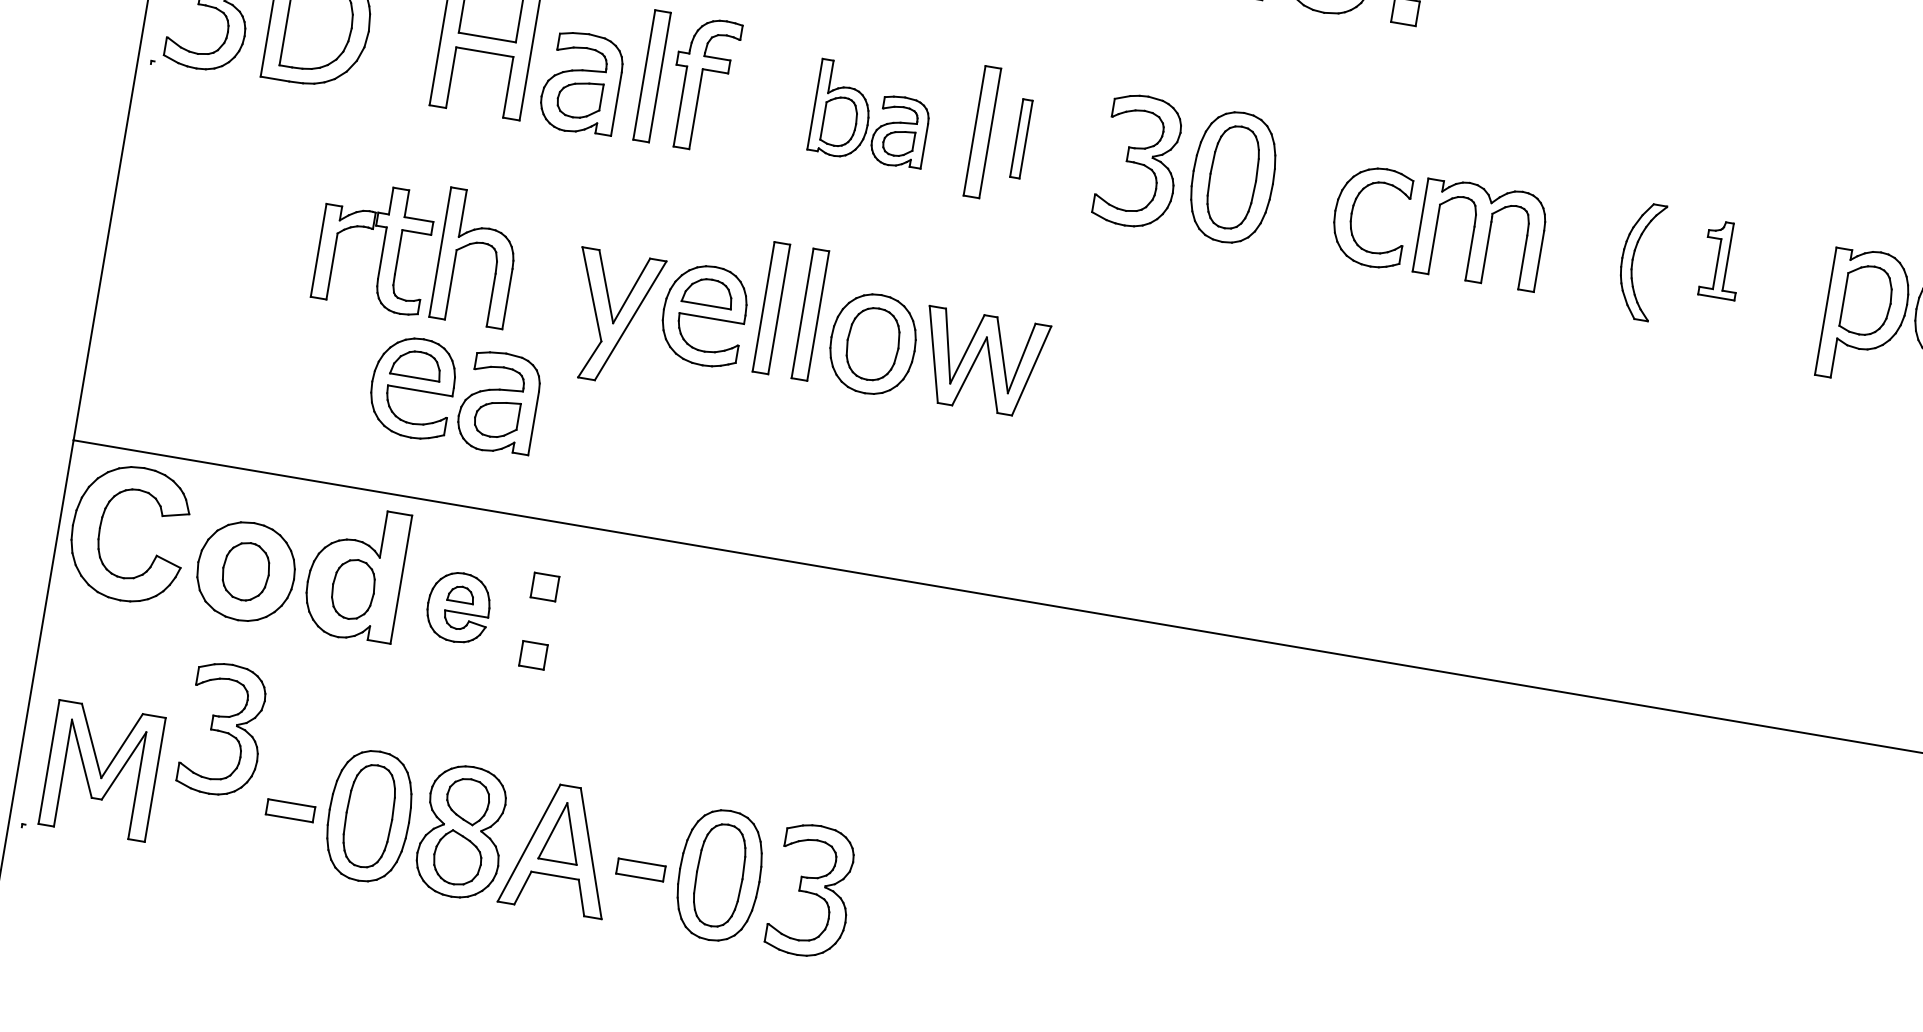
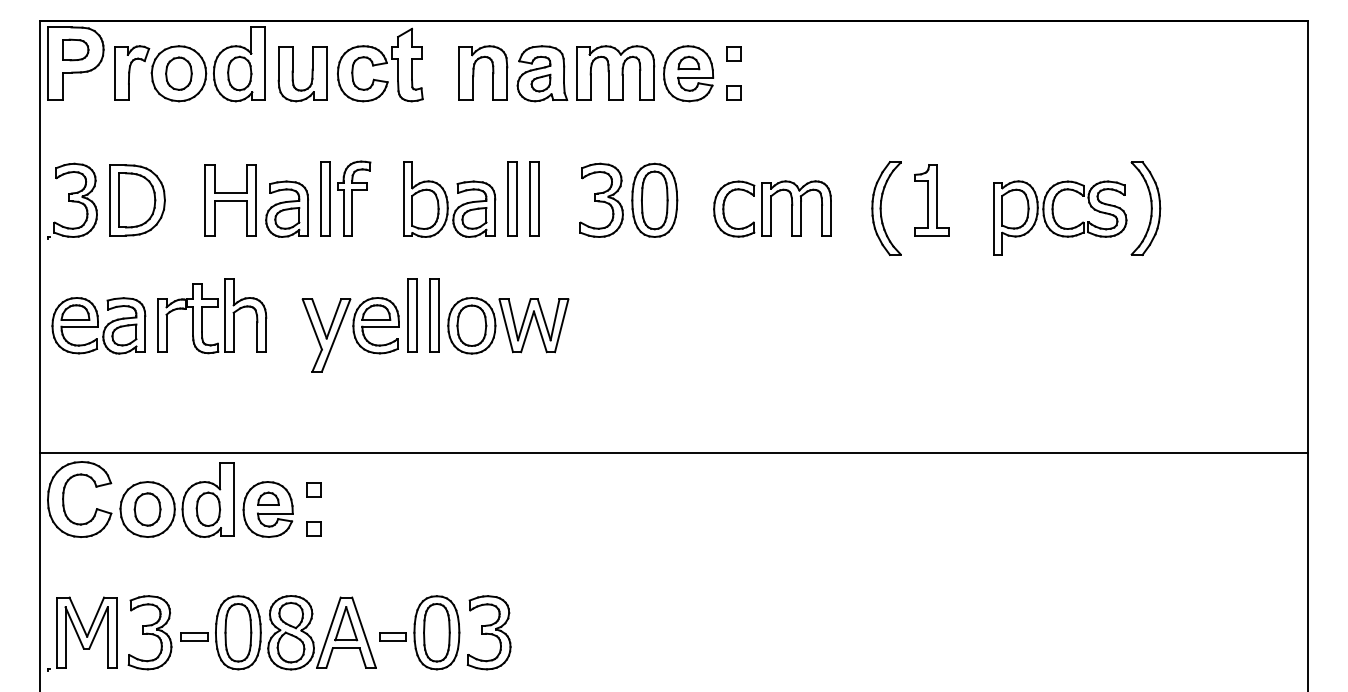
part: (871, 114) -> (449, 199), size x1.43
part: (1021, 138) -> (534, 198), size x1.67
part: (1639, 260) -> (886, 208), size x1.43
part: (1721, 260) -> (931, 200), size x1.67
part: (453, 394) -> (98, 325), moved
part: (457, 607) -> (267, 509), size x1.43
part: (222, 729) -> (149, 632), moved

